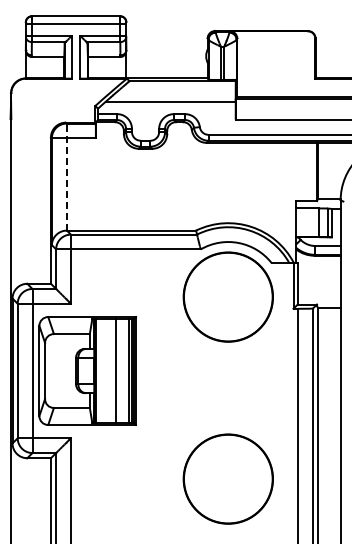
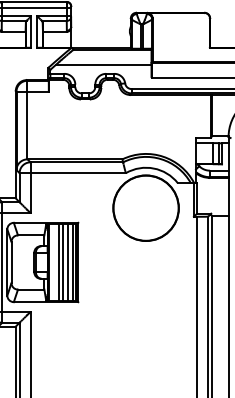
line: (66, 177) -> (27, 120), dashed -> solid
line: (109, 370) -> (58, 262), added
line: (122, 370) -> (68, 262), added
circle: (227, 478) -> (145, 341), removed

